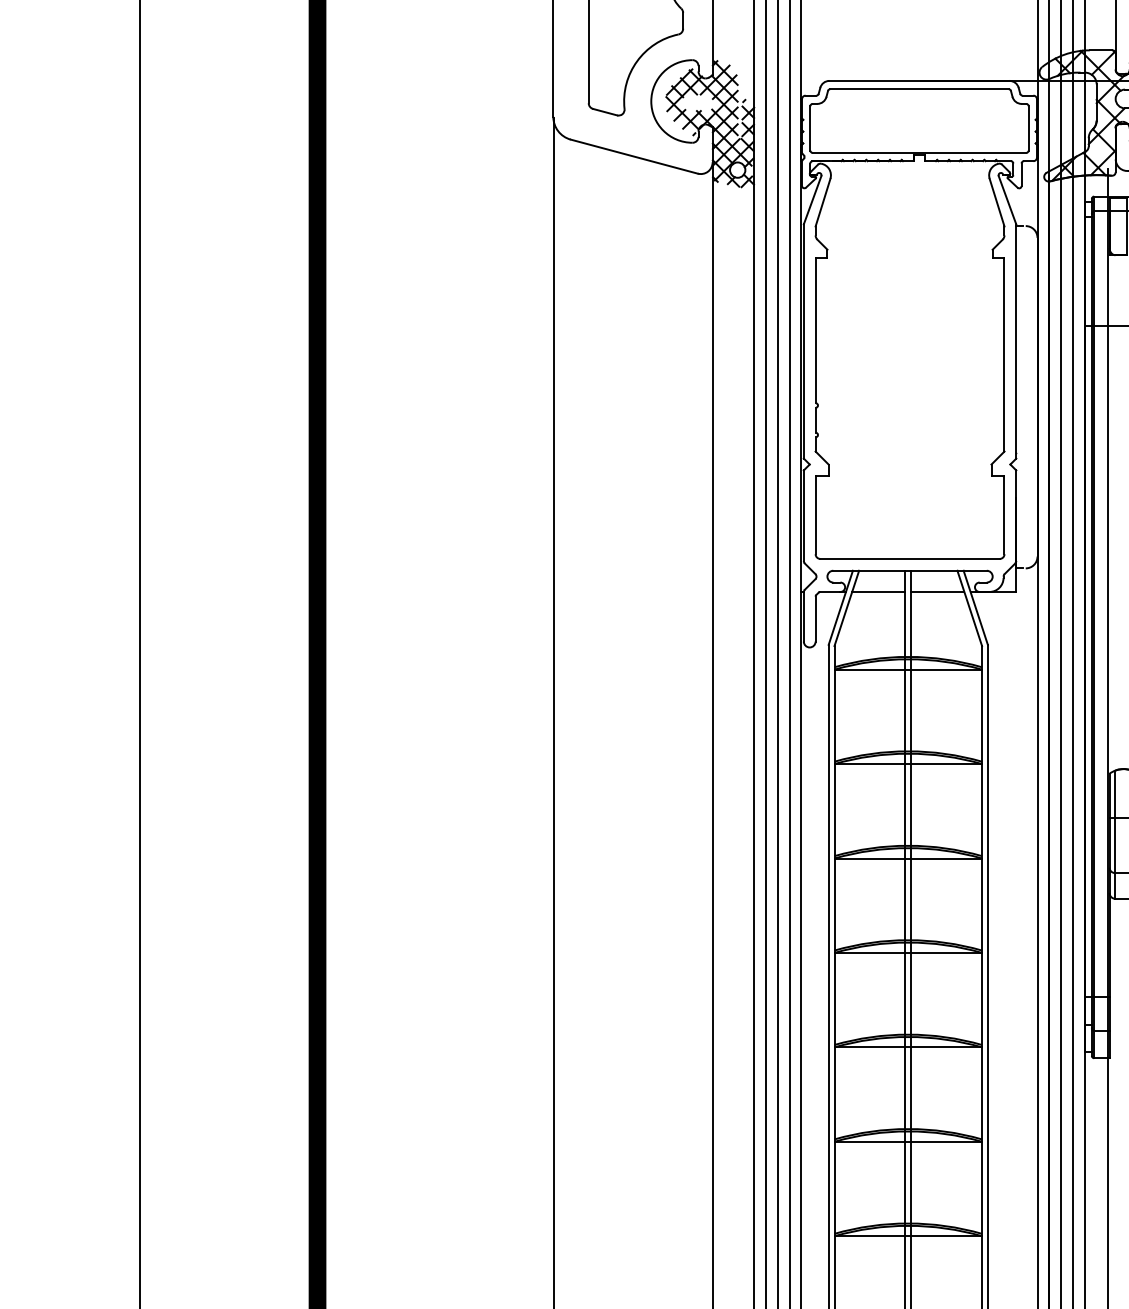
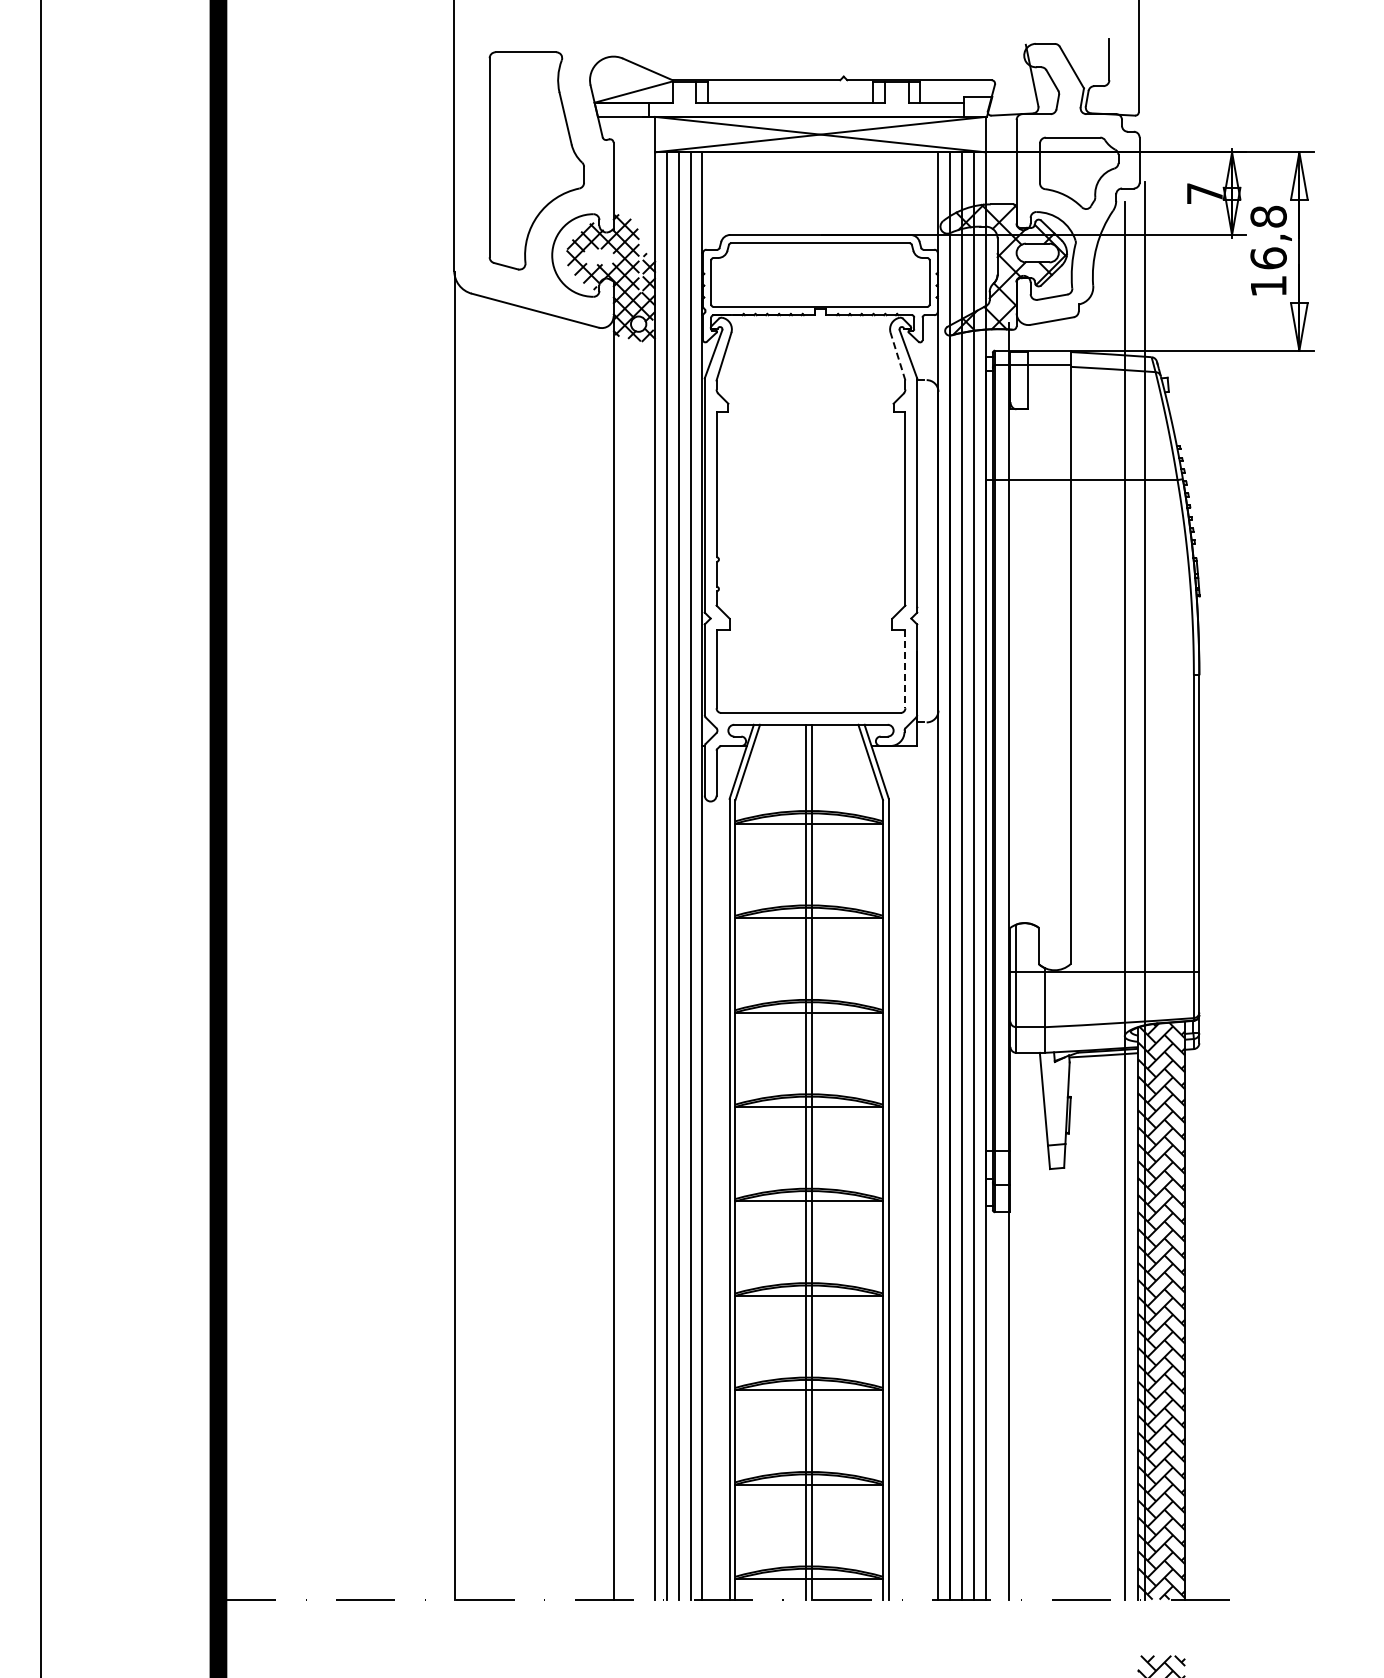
line: (997, 202) -> (898, 356), solid -> dashed
line: (1004, 515) -> (905, 669), solid -> dashed
line: (878, 592) -> (779, 746), removed
line: (937, 592) -> (838, 746), removed

